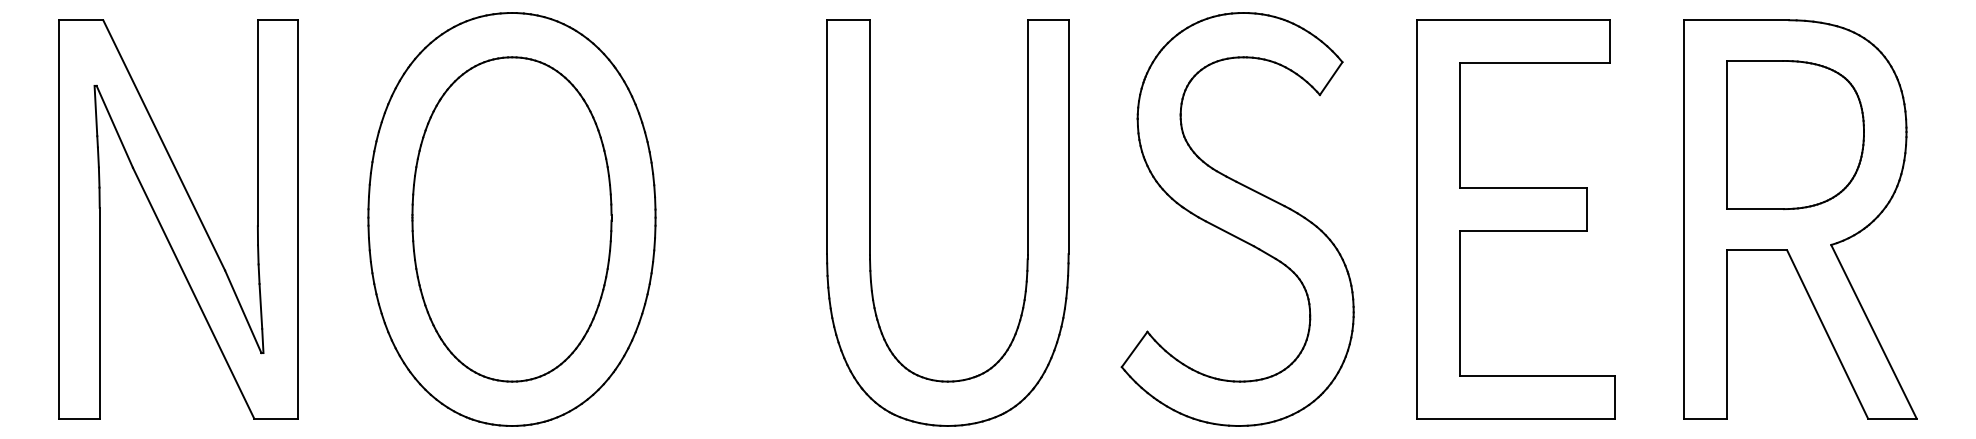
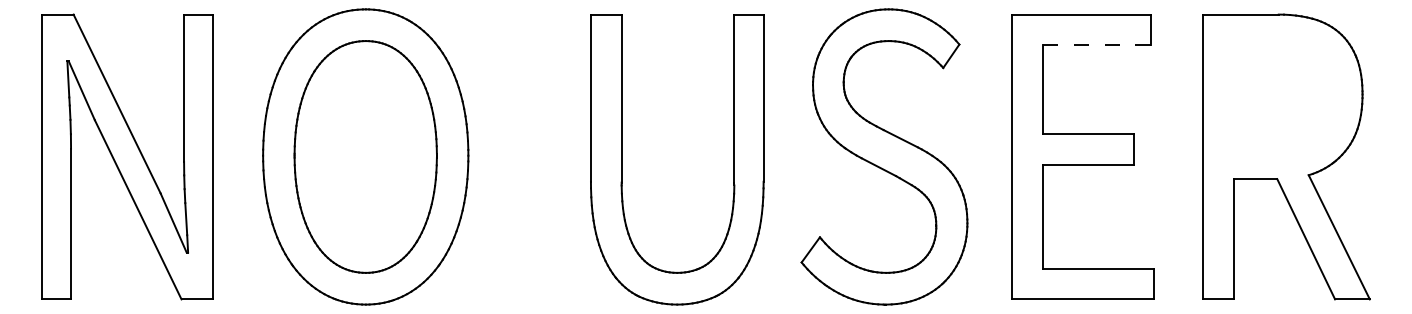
line: (1534, 62) -> (1096, 44), solid -> dashed
part: (1795, 135) -> (1283, 96), removed

